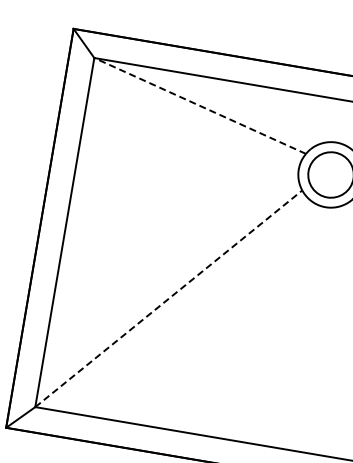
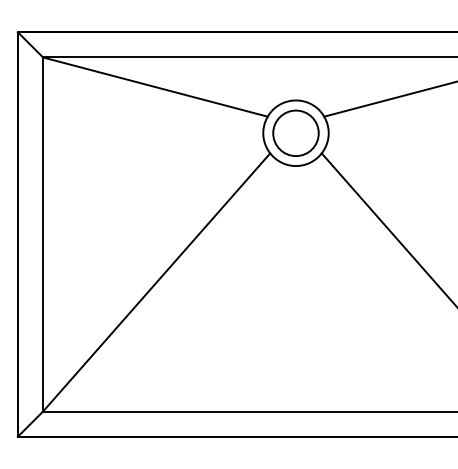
line: (199, 105) -> (154, 86), dashed -> solid
line: (168, 298) -> (156, 282), dashed -> solid

